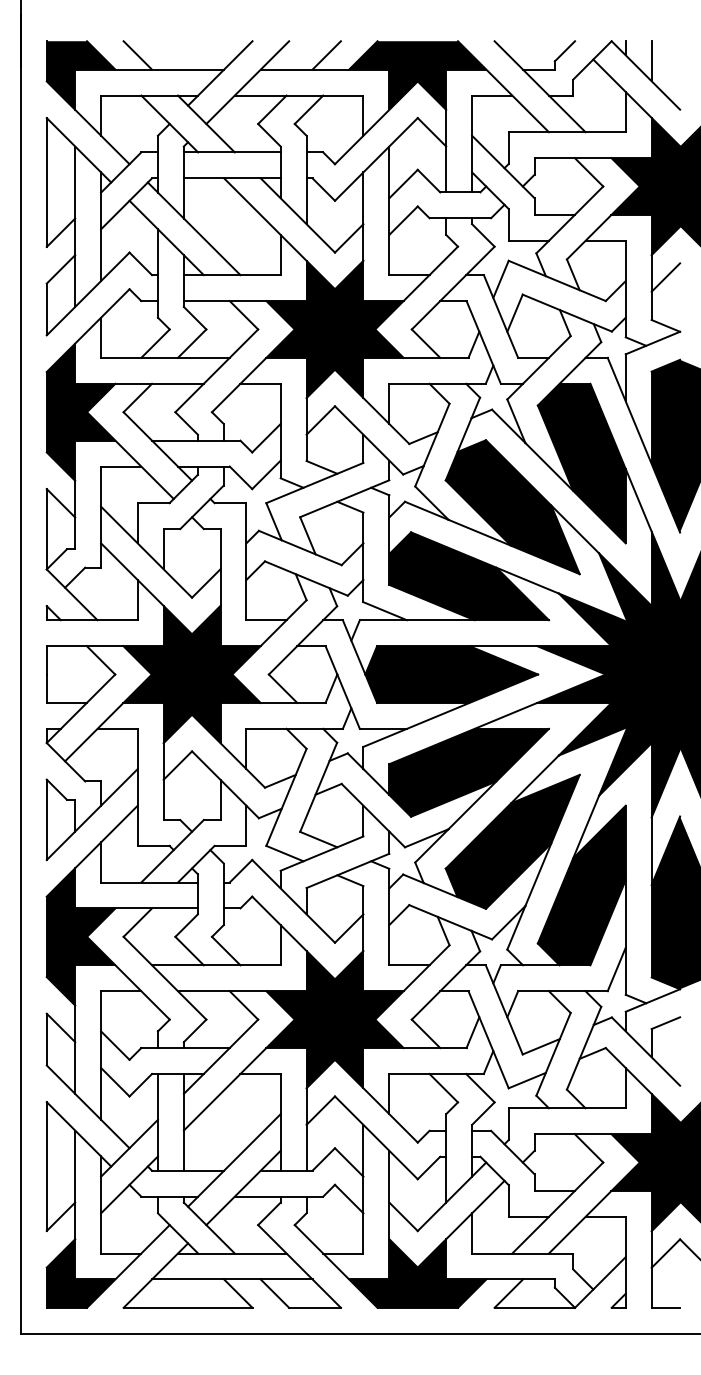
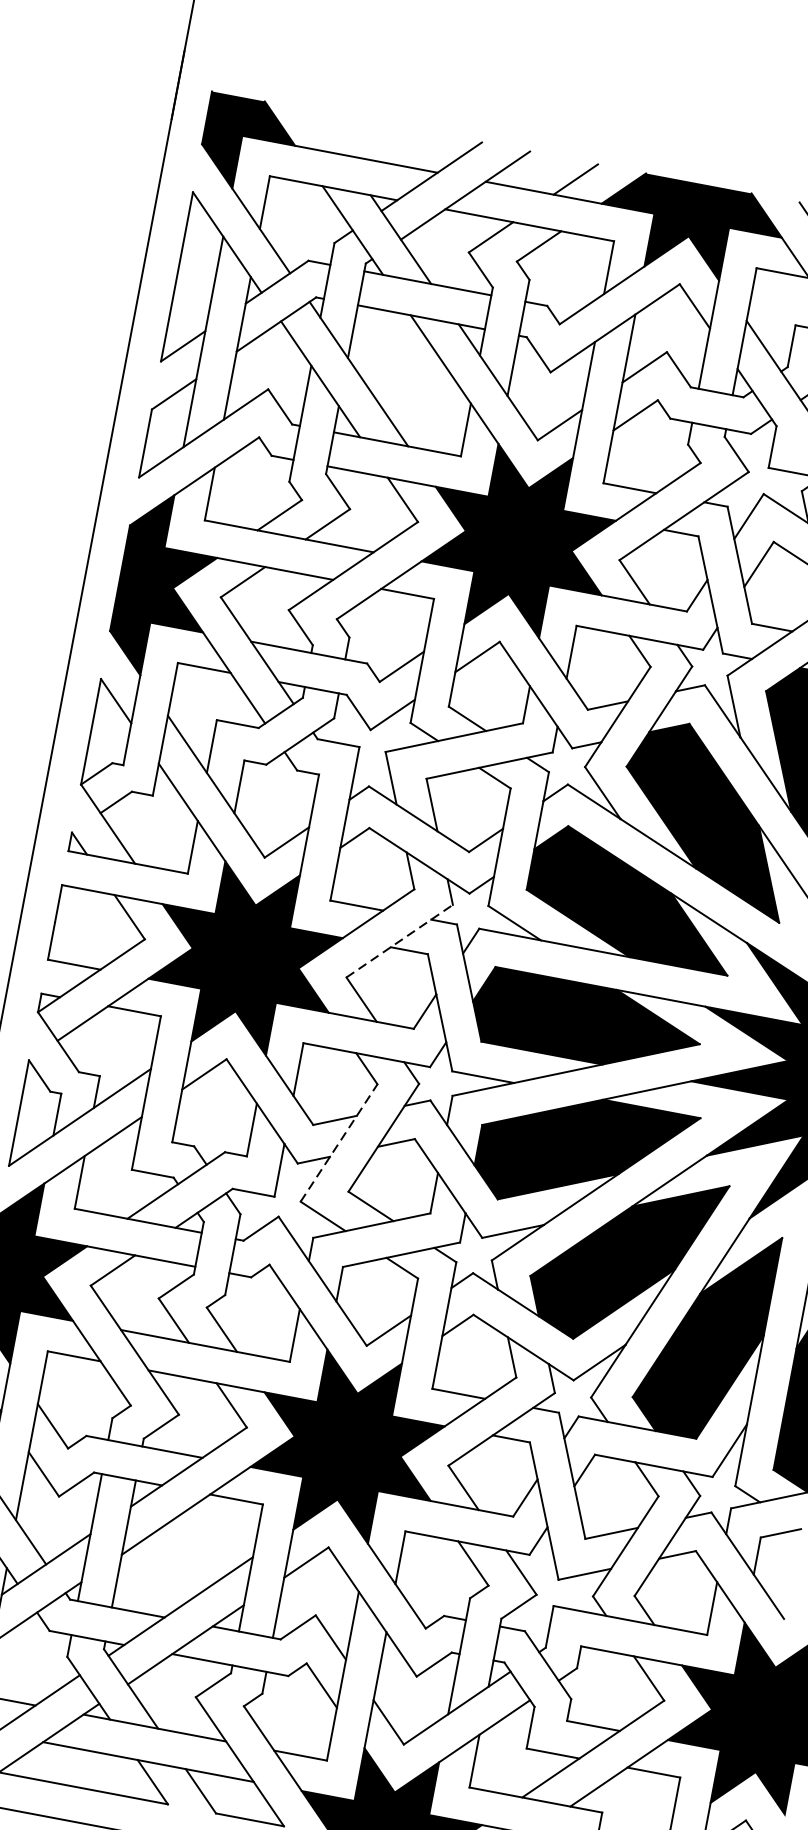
line: (137, 55) -> (327, 132), removed
line: (303, 640) -> (400, 941), solid -> dashed
line: (286, 797) -> (339, 1143), solid -> dashed

